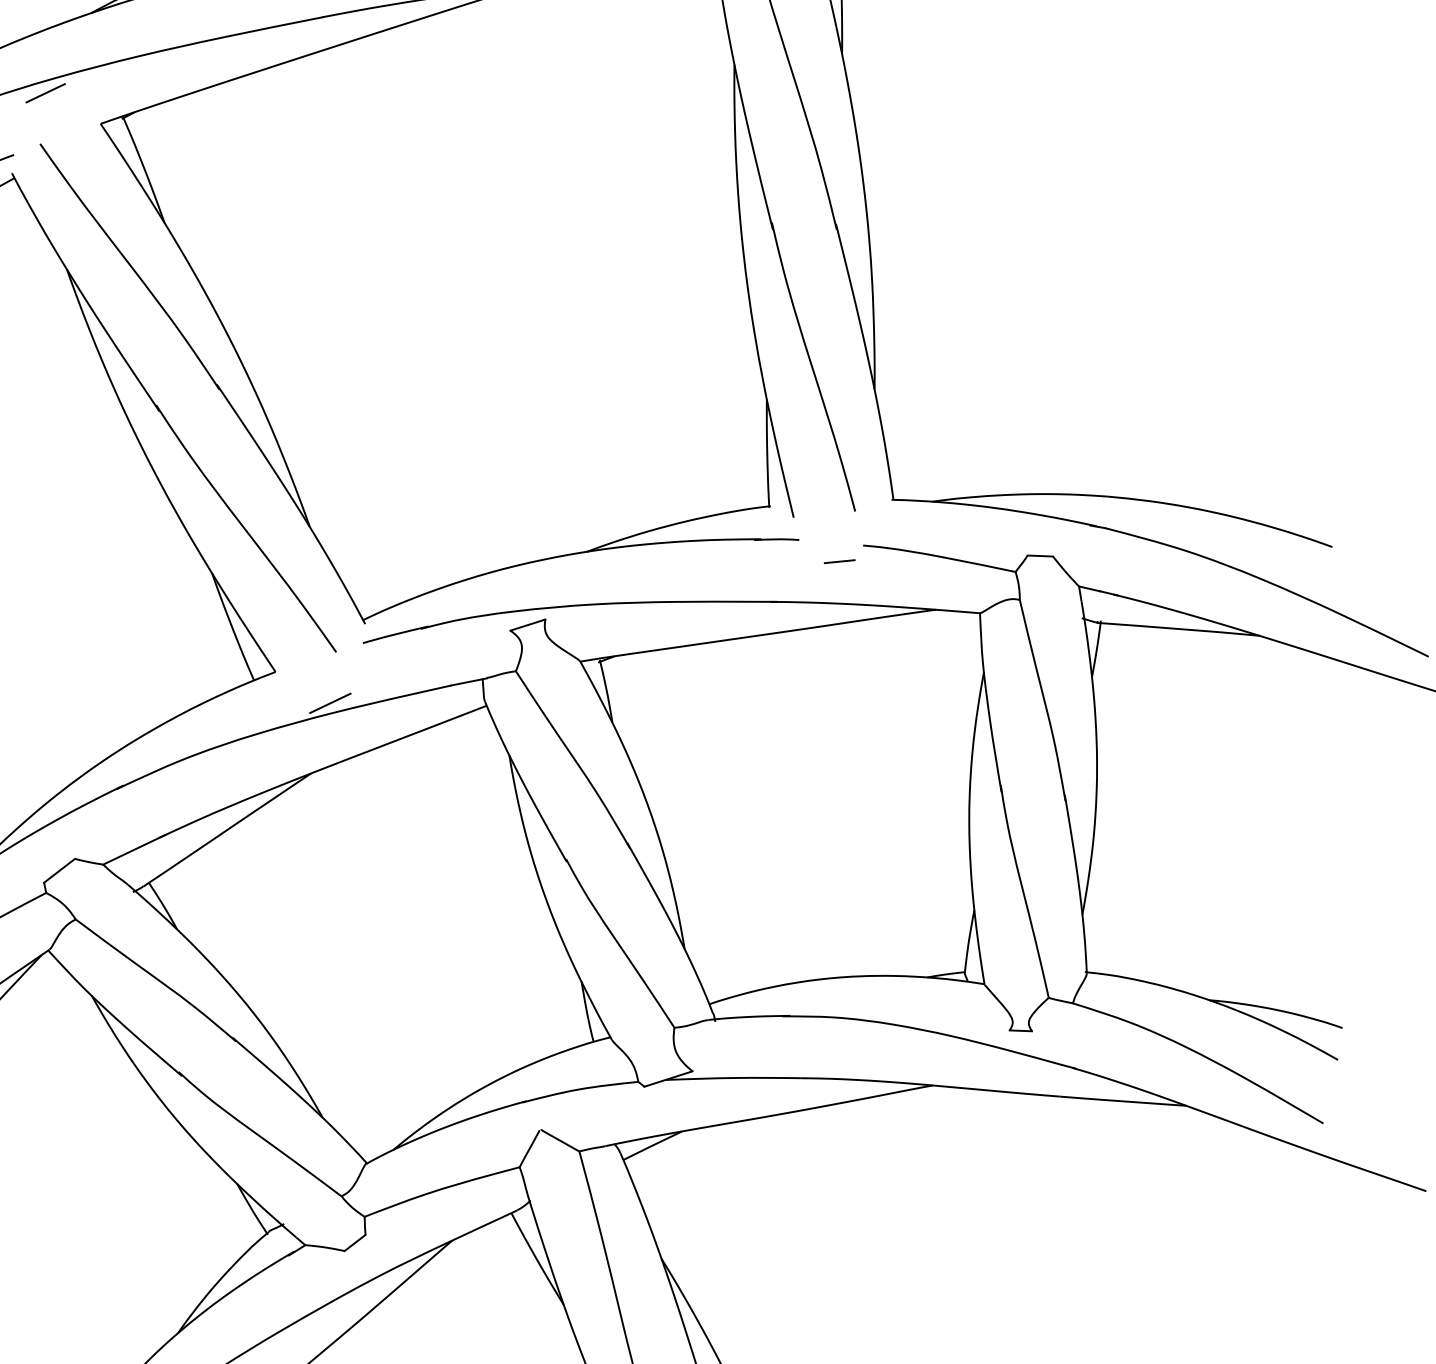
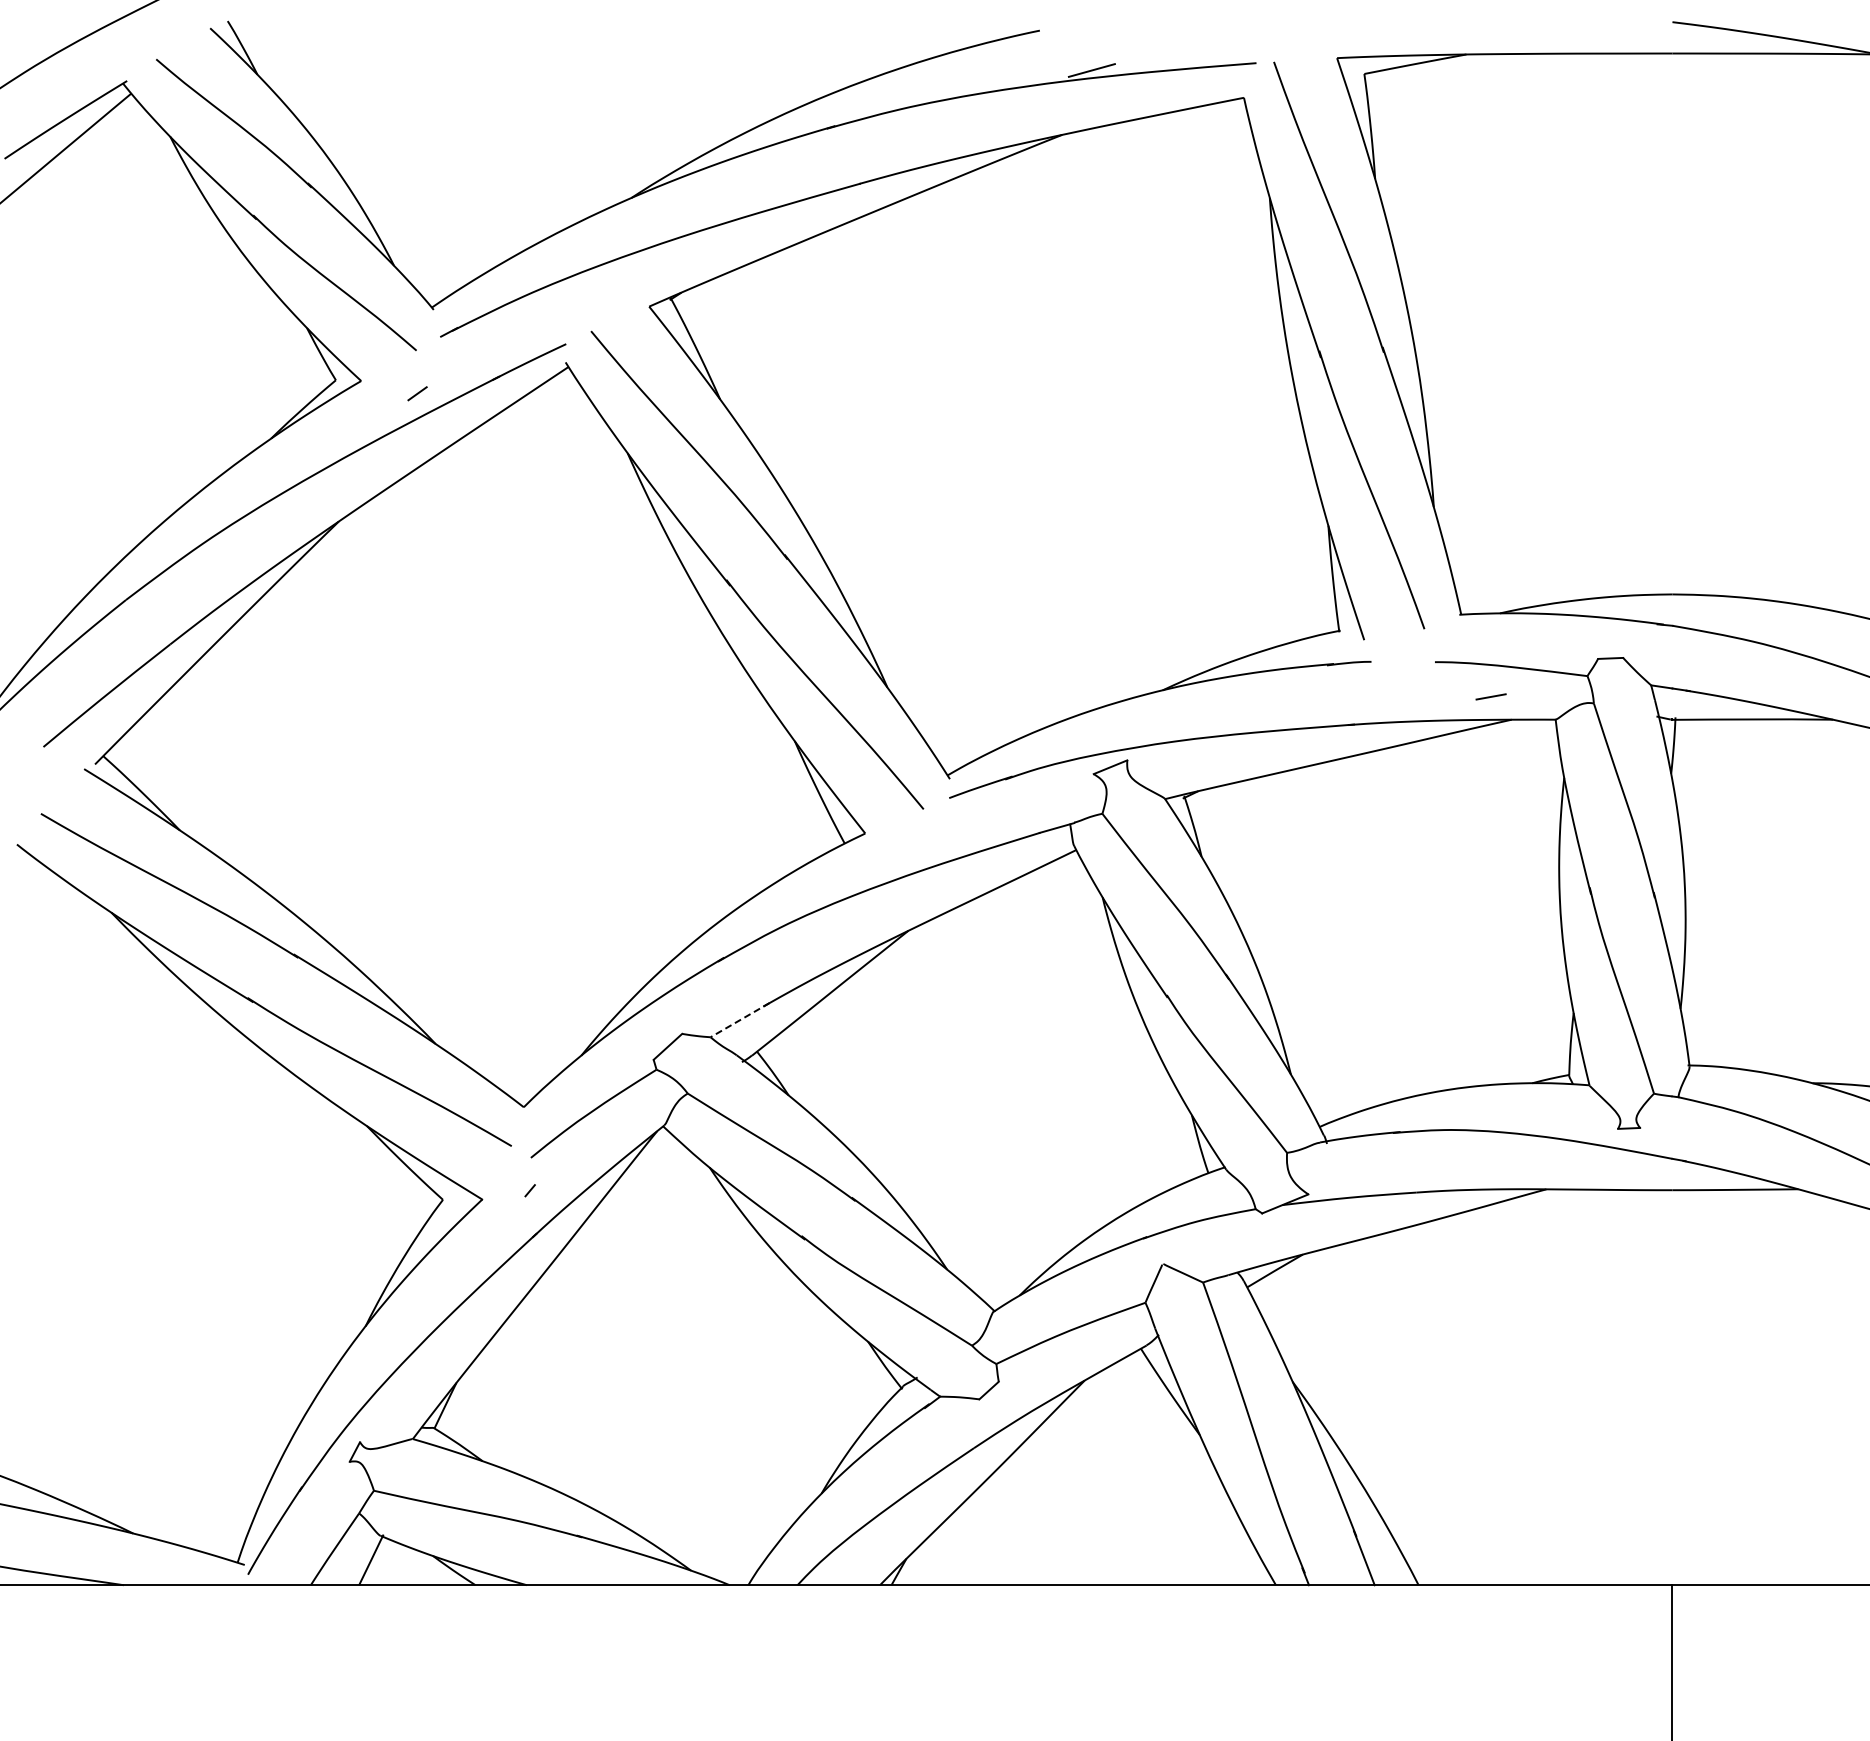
line: (45, 92) -> (592, 280), removed
line: (839, 561) -> (1490, 696), moved
line: (329, 703) -> (921, 860), removed
line: (133, 850) -> (739, 1020), solid -> dashed

